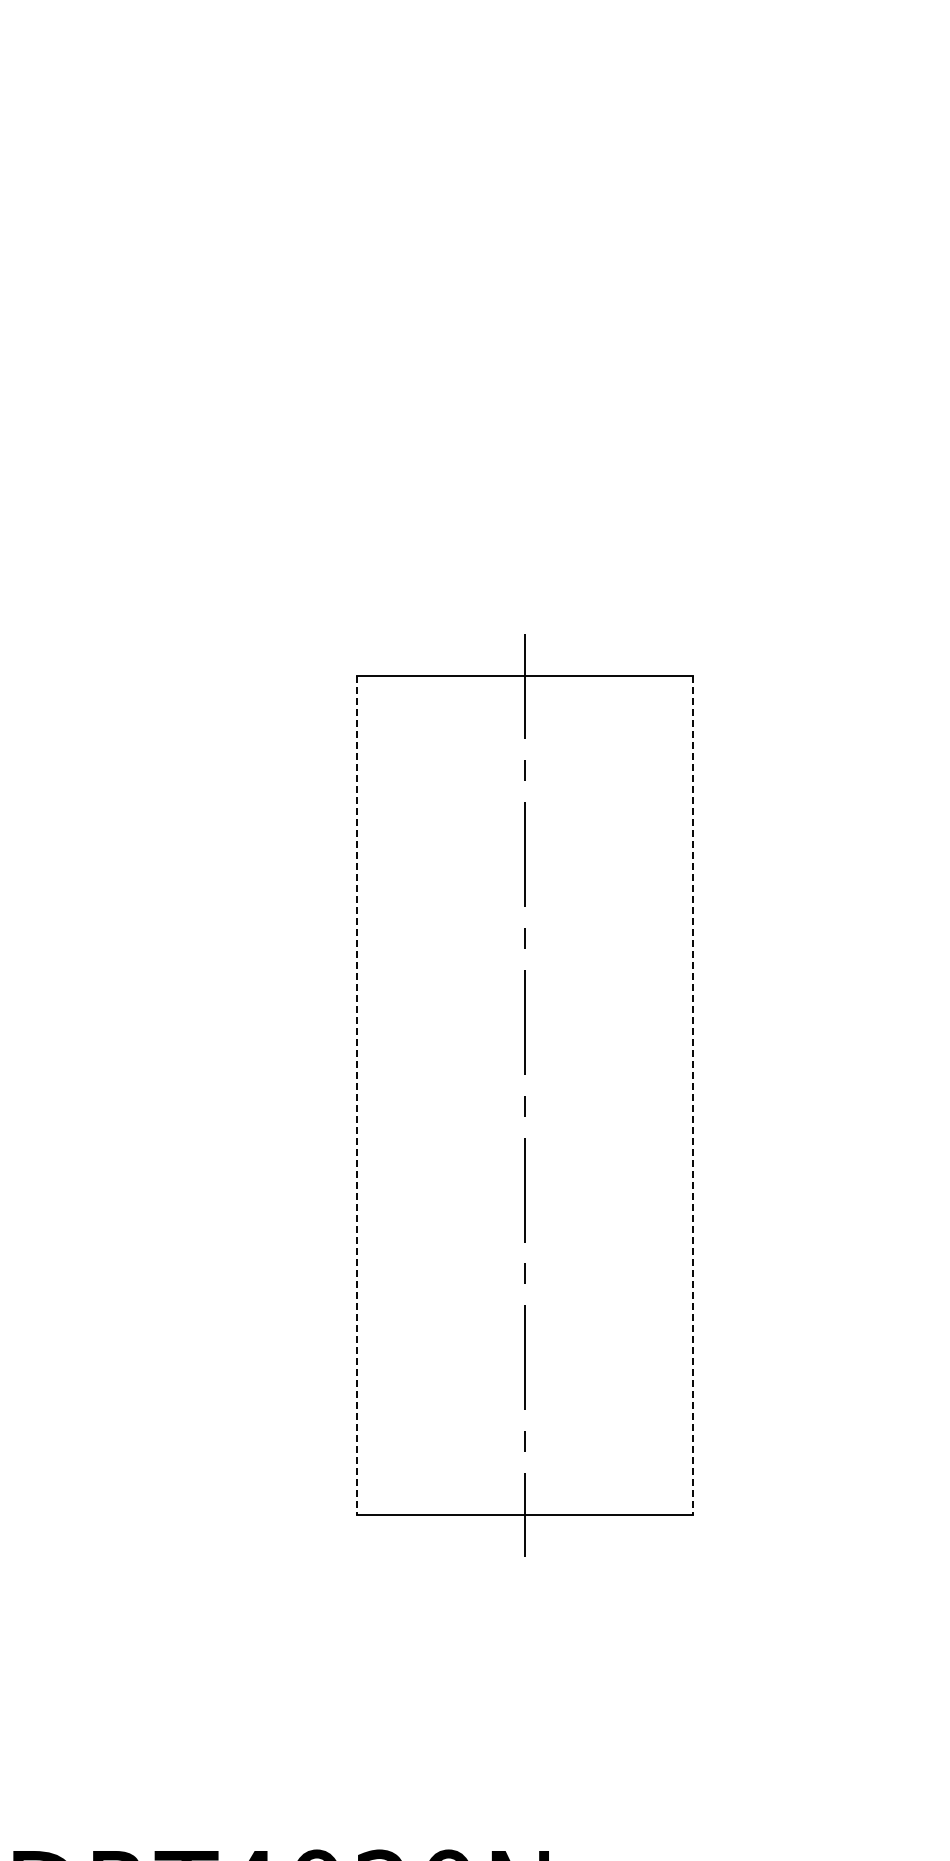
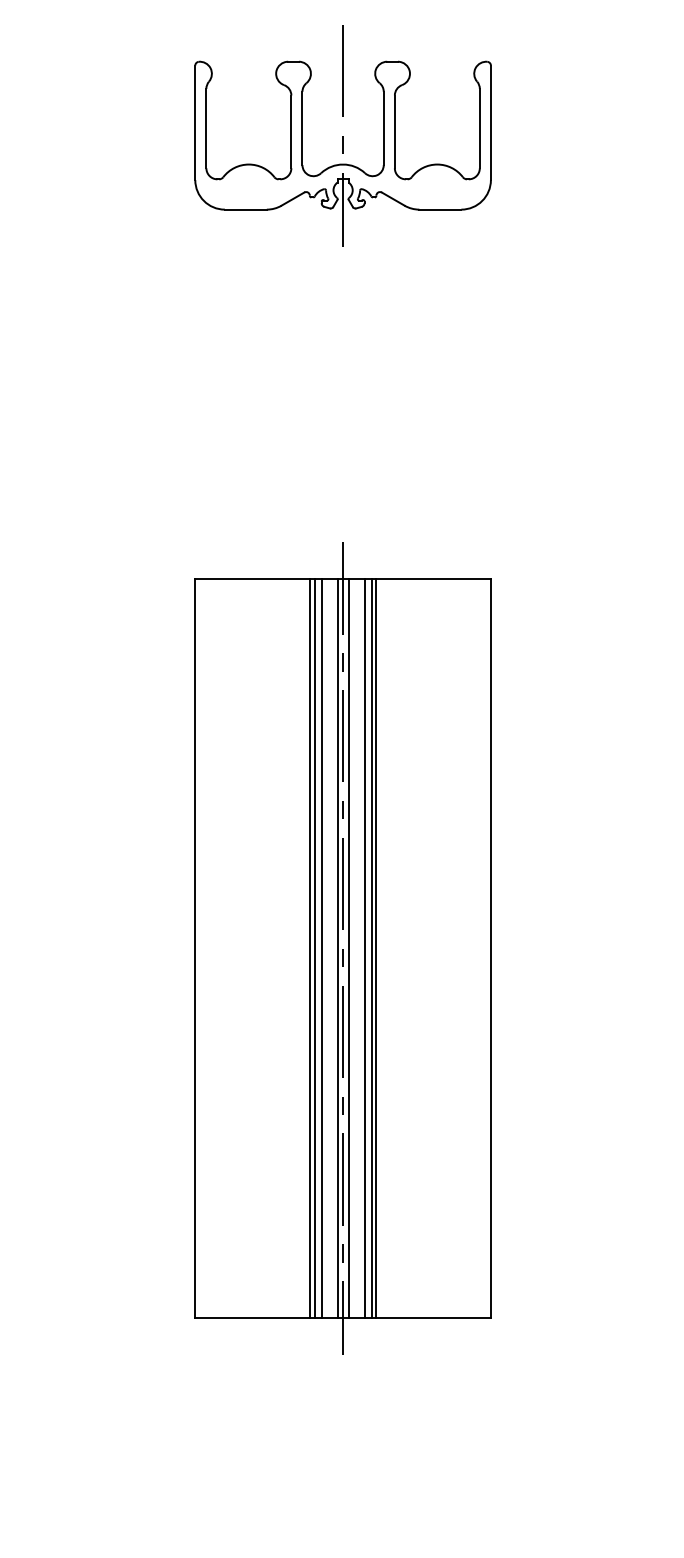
part: (524, 172) -> (342, 135), added
line: (357, 1095) -> (195, 948), dashed -> solid
line: (487, 1095) -> (310, 948), added
line: (492, 1095) -> (314, 948), added
line: (500, 1095) -> (321, 948), added
line: (518, 1095) -> (337, 948), added
line: (531, 1095) -> (348, 948), added
line: (549, 1095) -> (364, 948), added
line: (557, 1095) -> (371, 948), added
line: (562, 1095) -> (376, 948), added
line: (692, 1095) -> (490, 948), dashed -> solid

